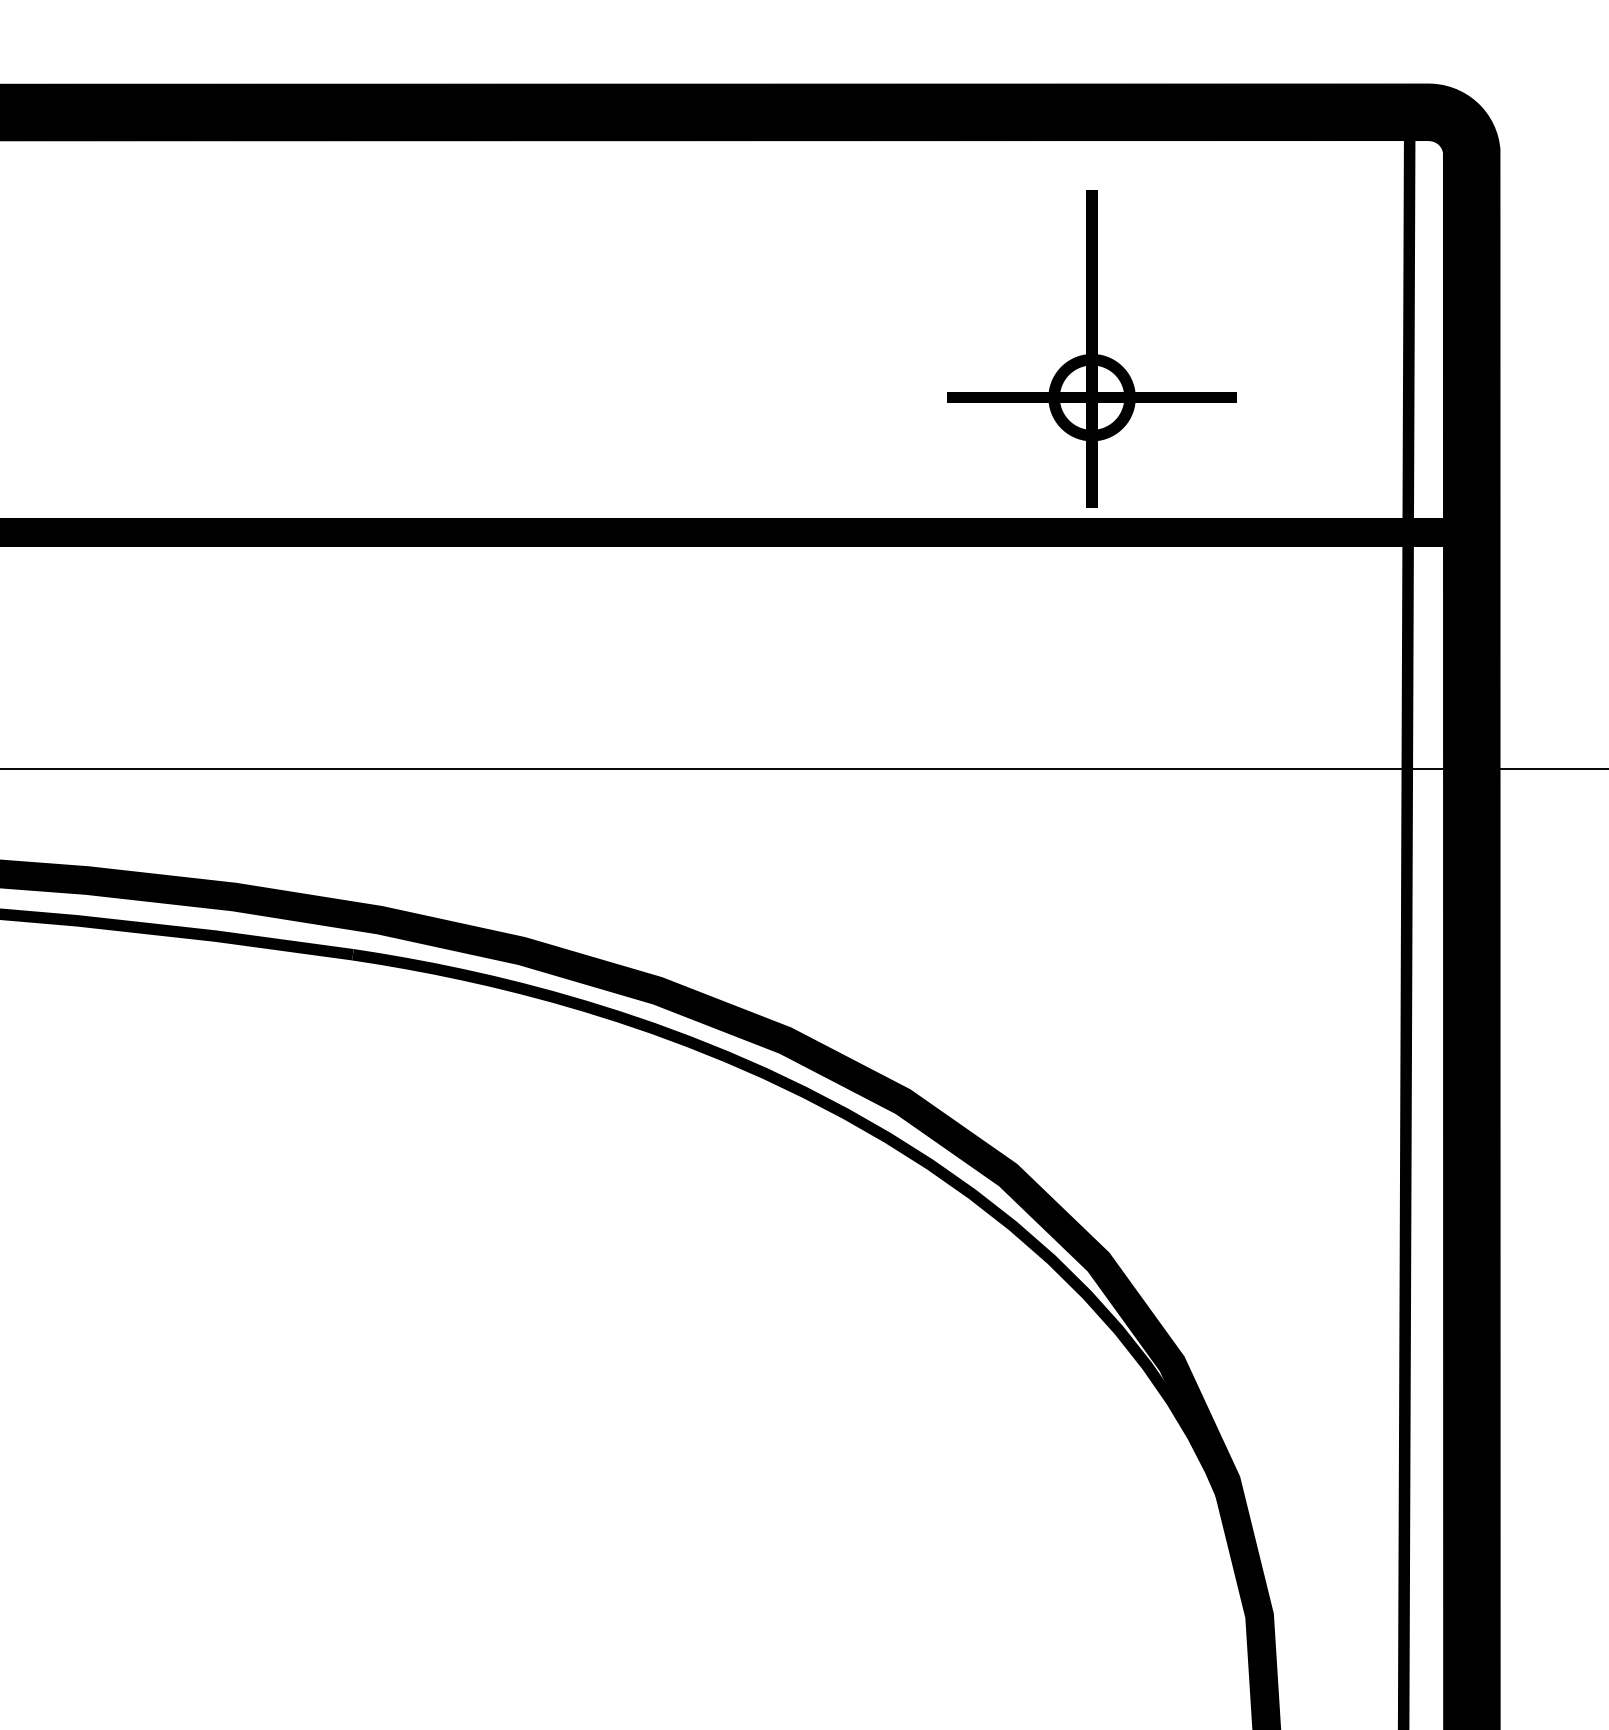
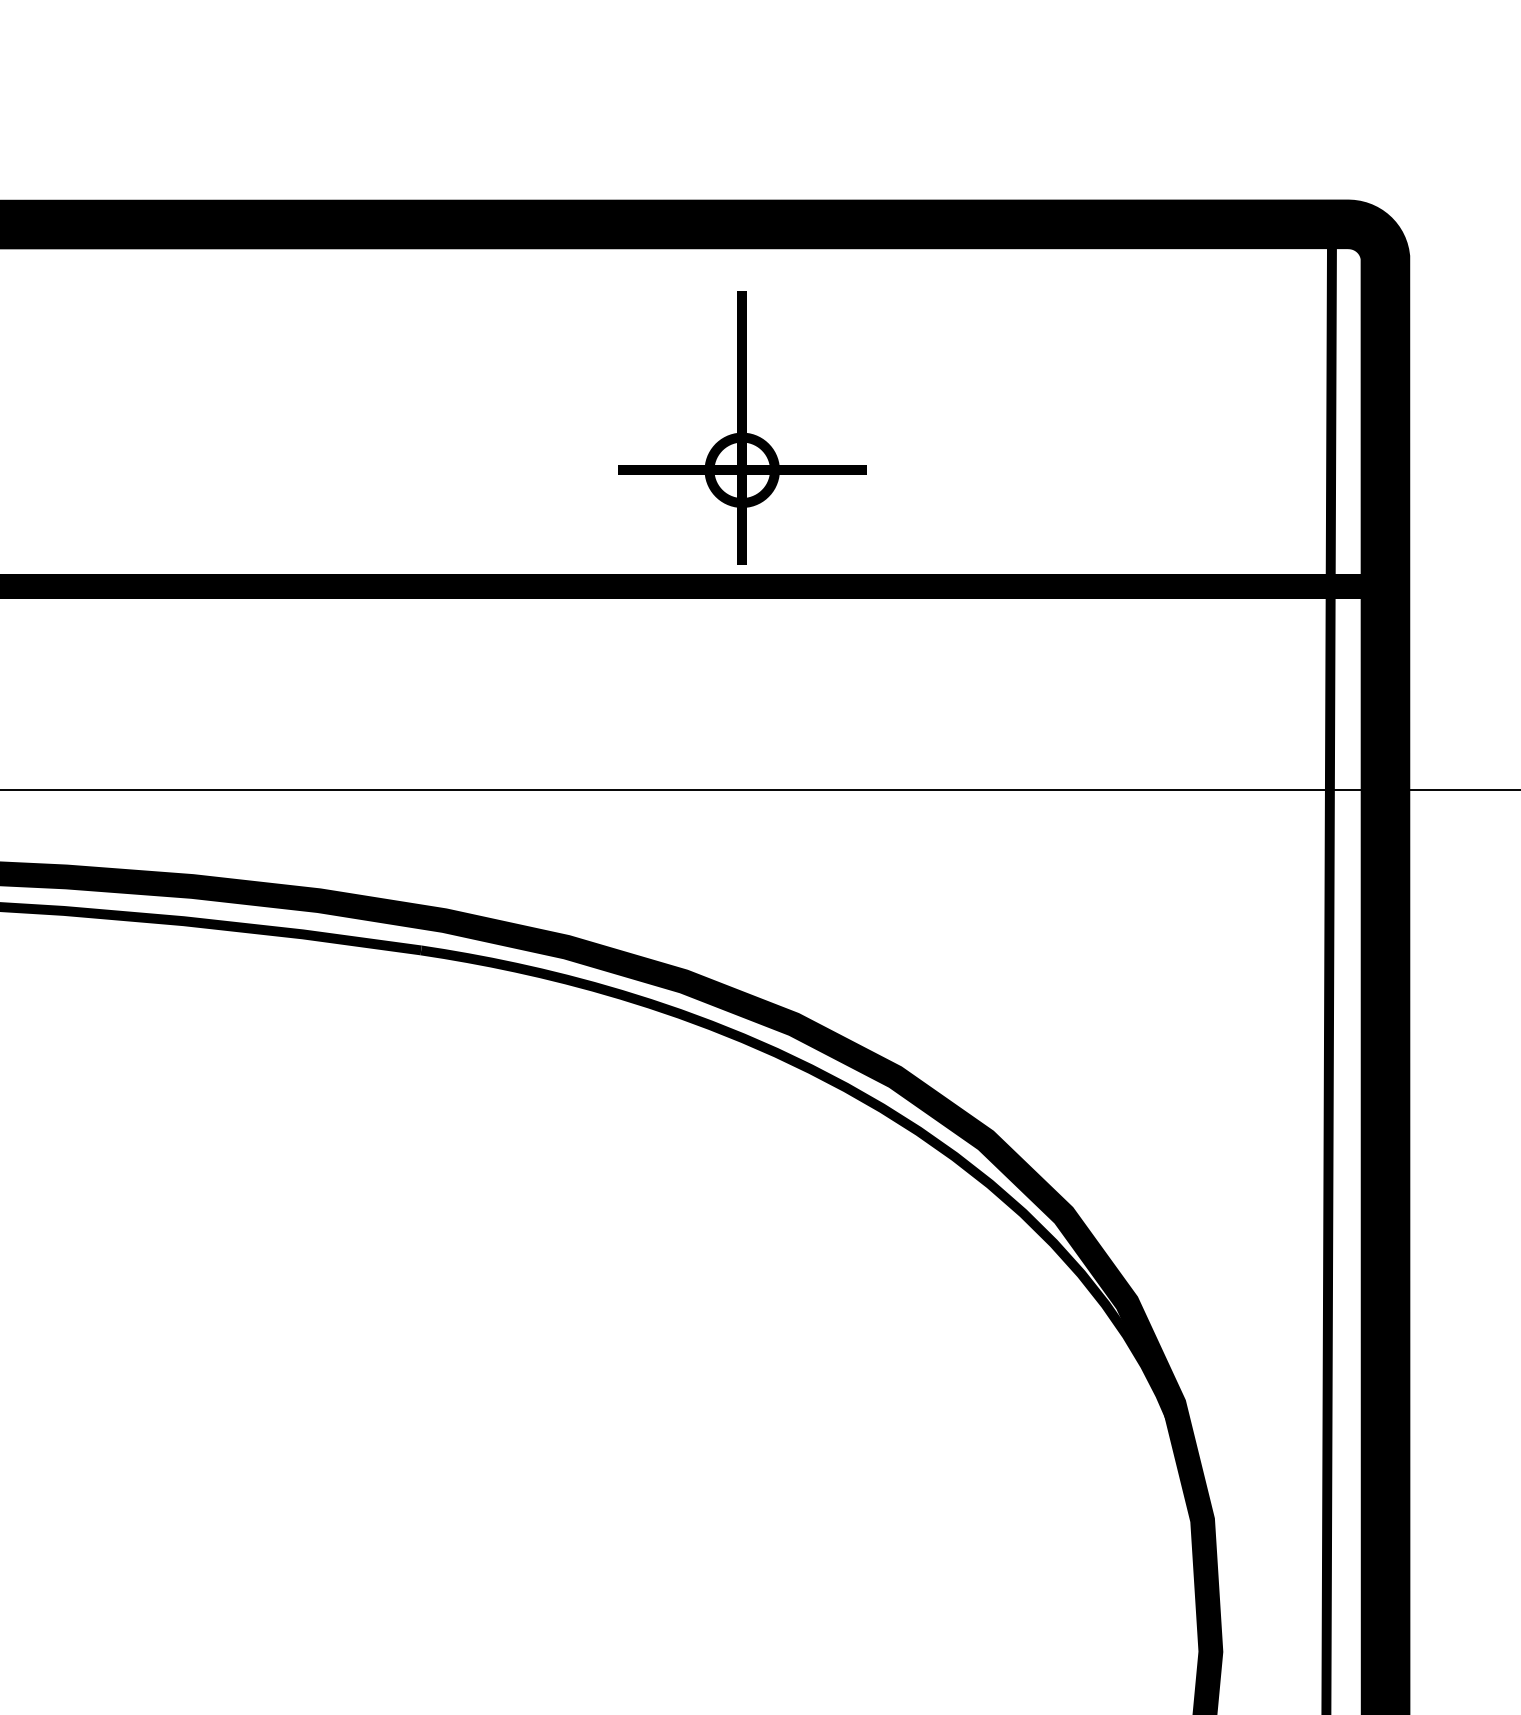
part: (1092, 348) -> (742, 427), moved

